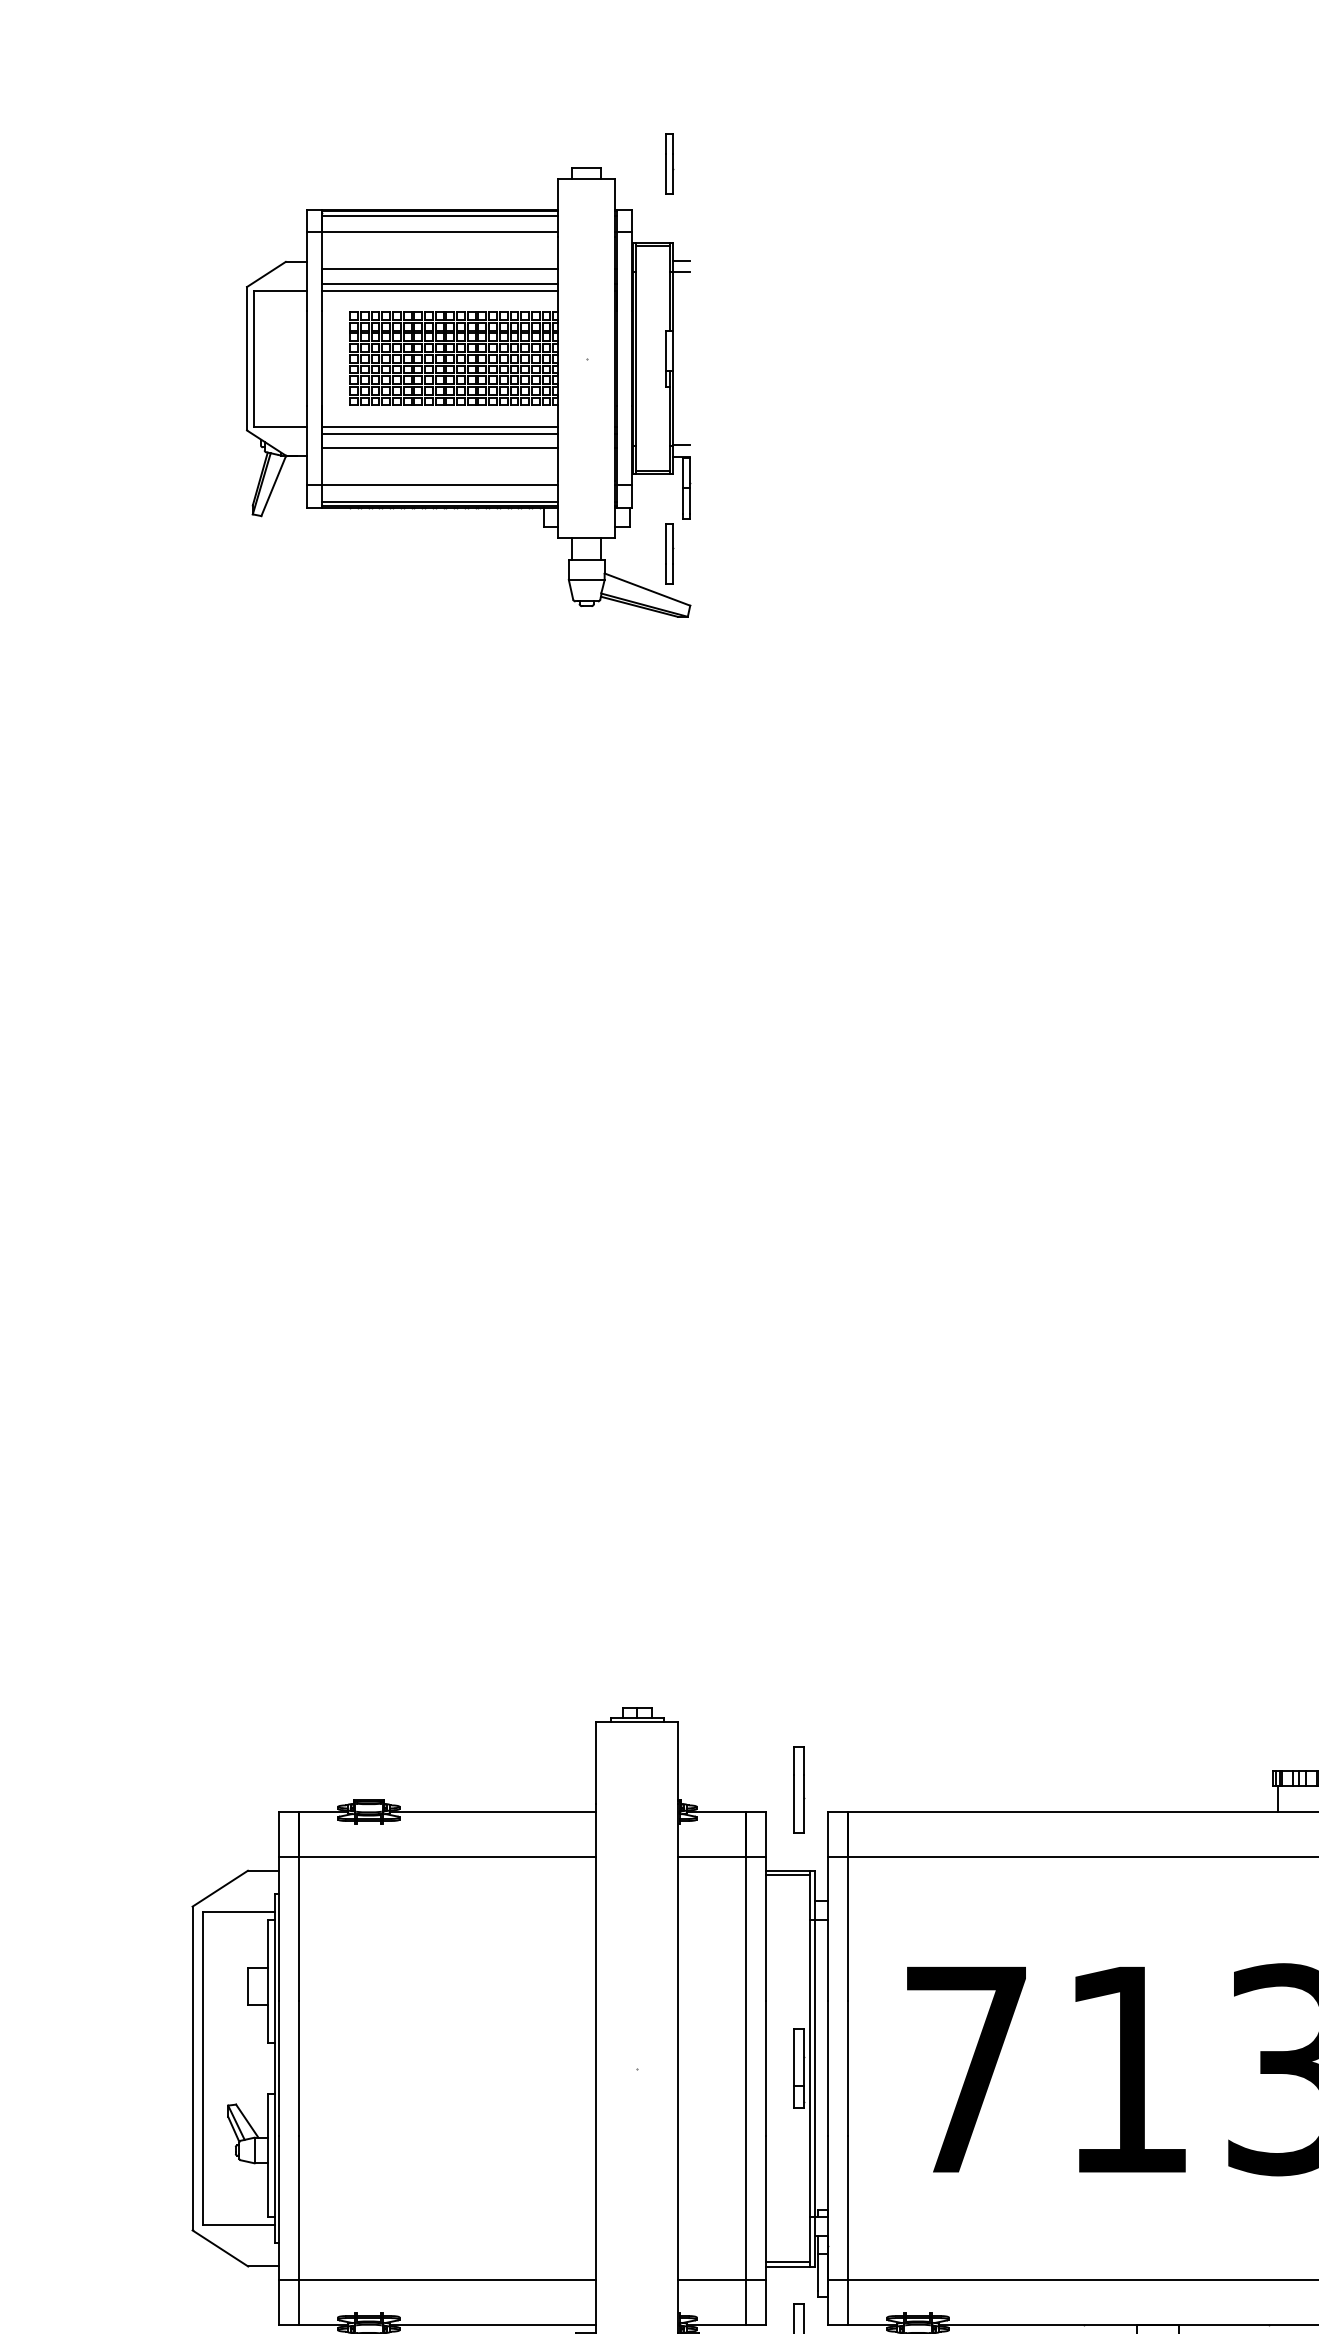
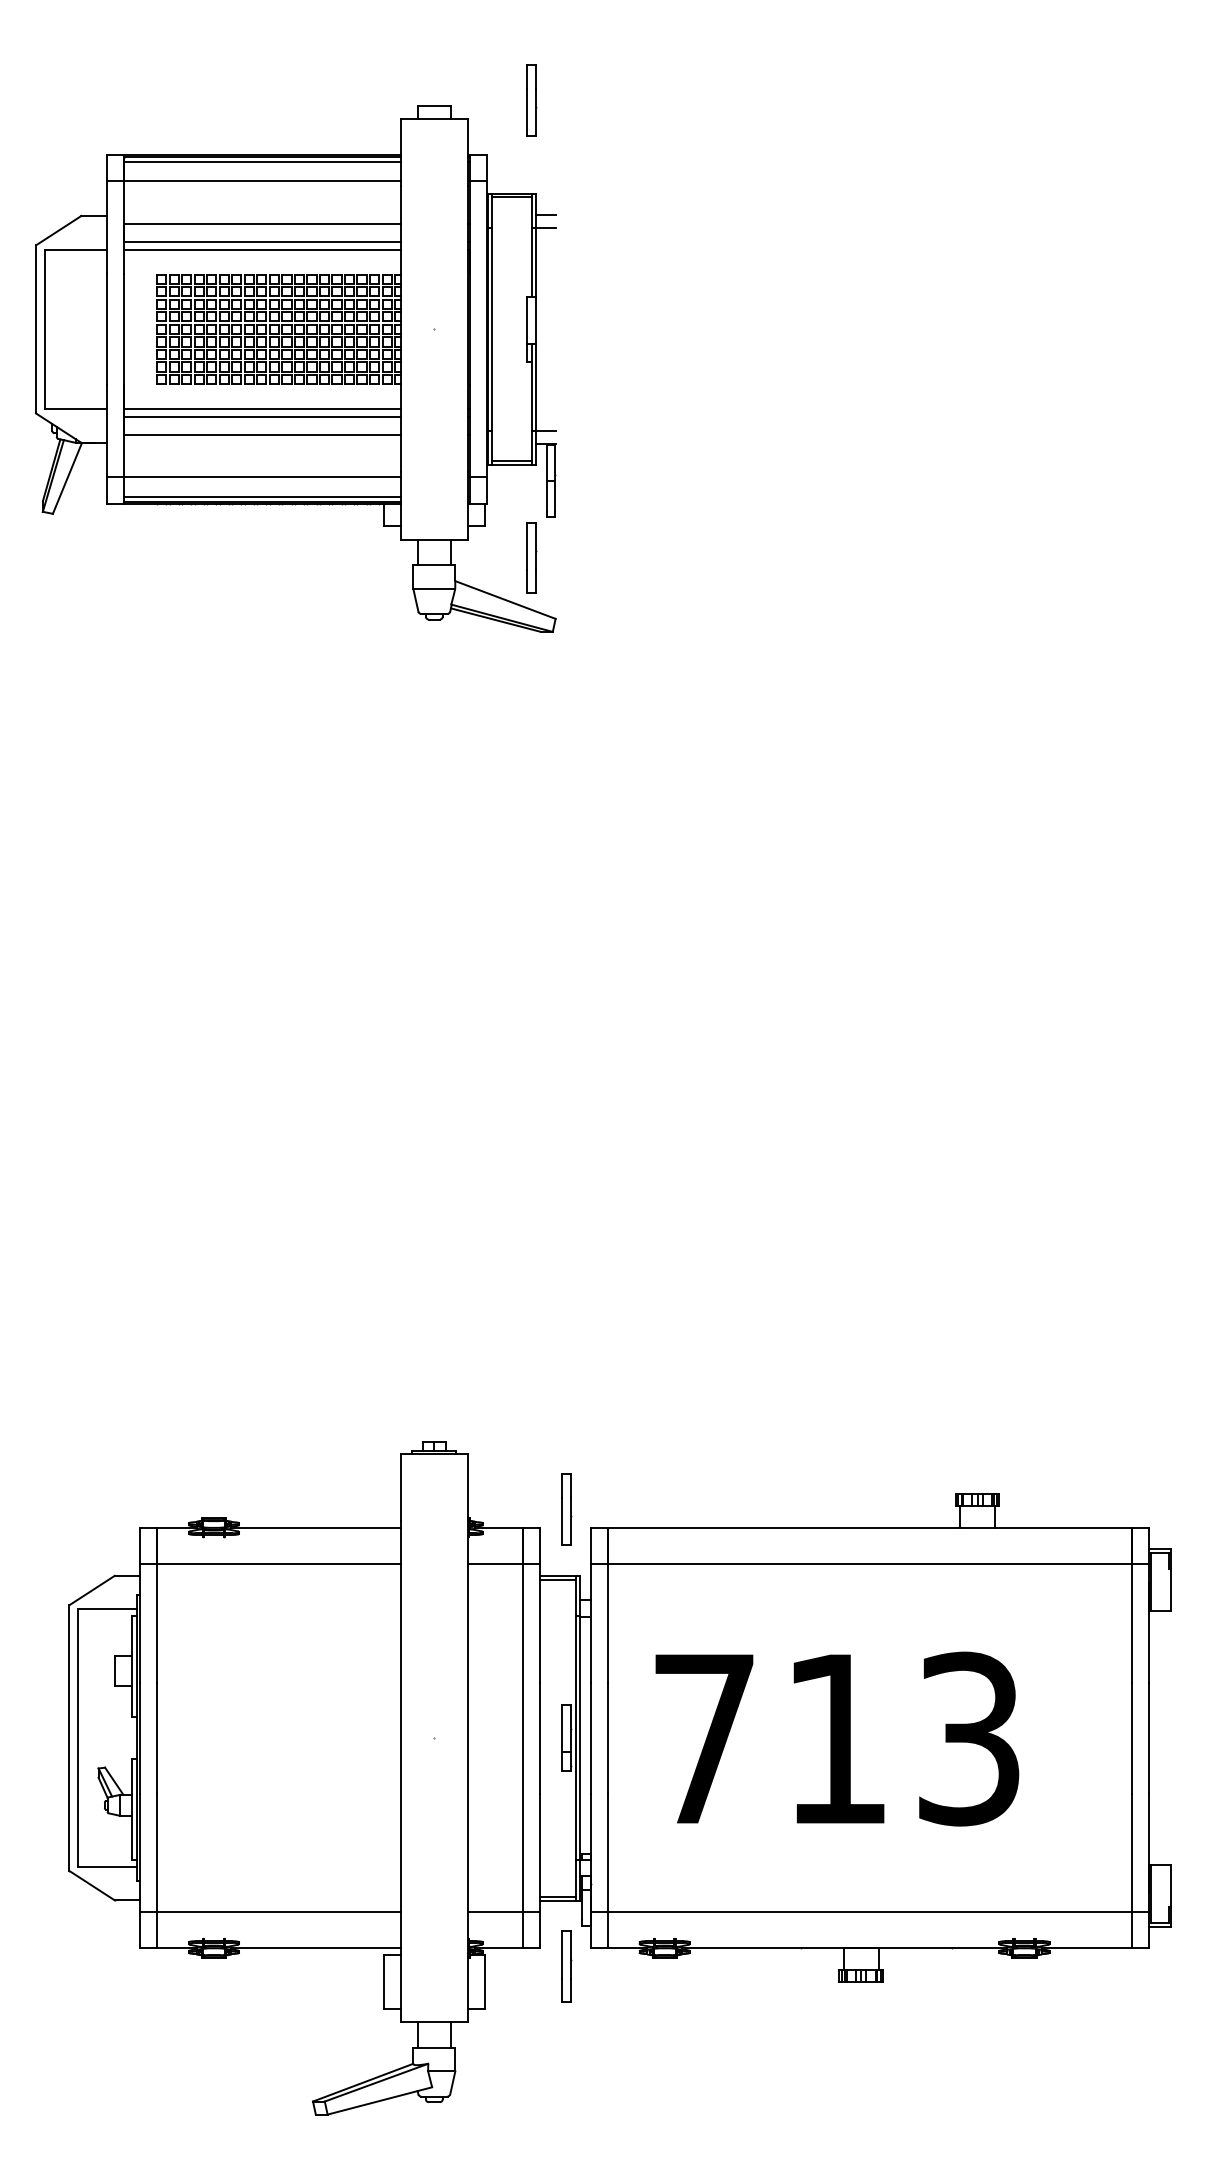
part: (468, 375) -> (295, 348), size x1.43

